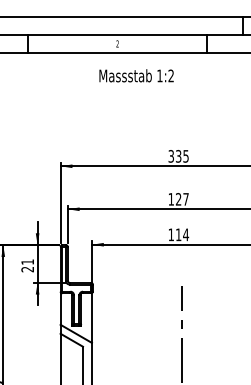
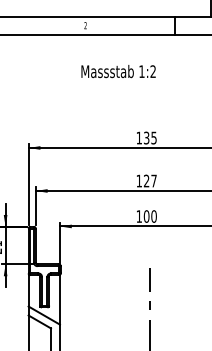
text: (136, 75) -> (118, 71), moved
text: (170, 156) -> (138, 138), 335 -> 135
text: (182, 234) -> (150, 216), 114 -> 100

